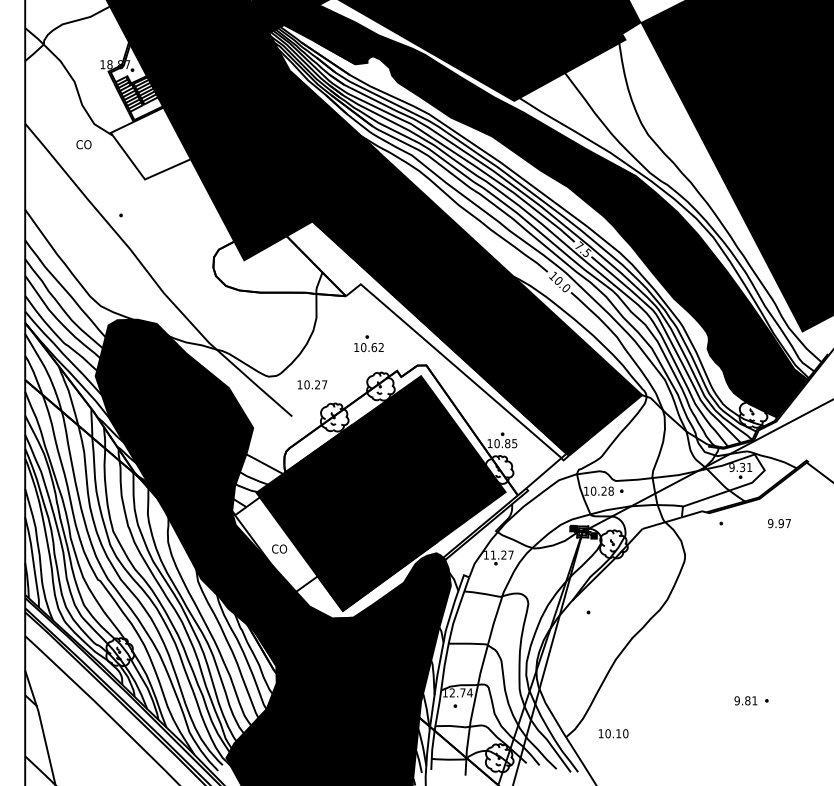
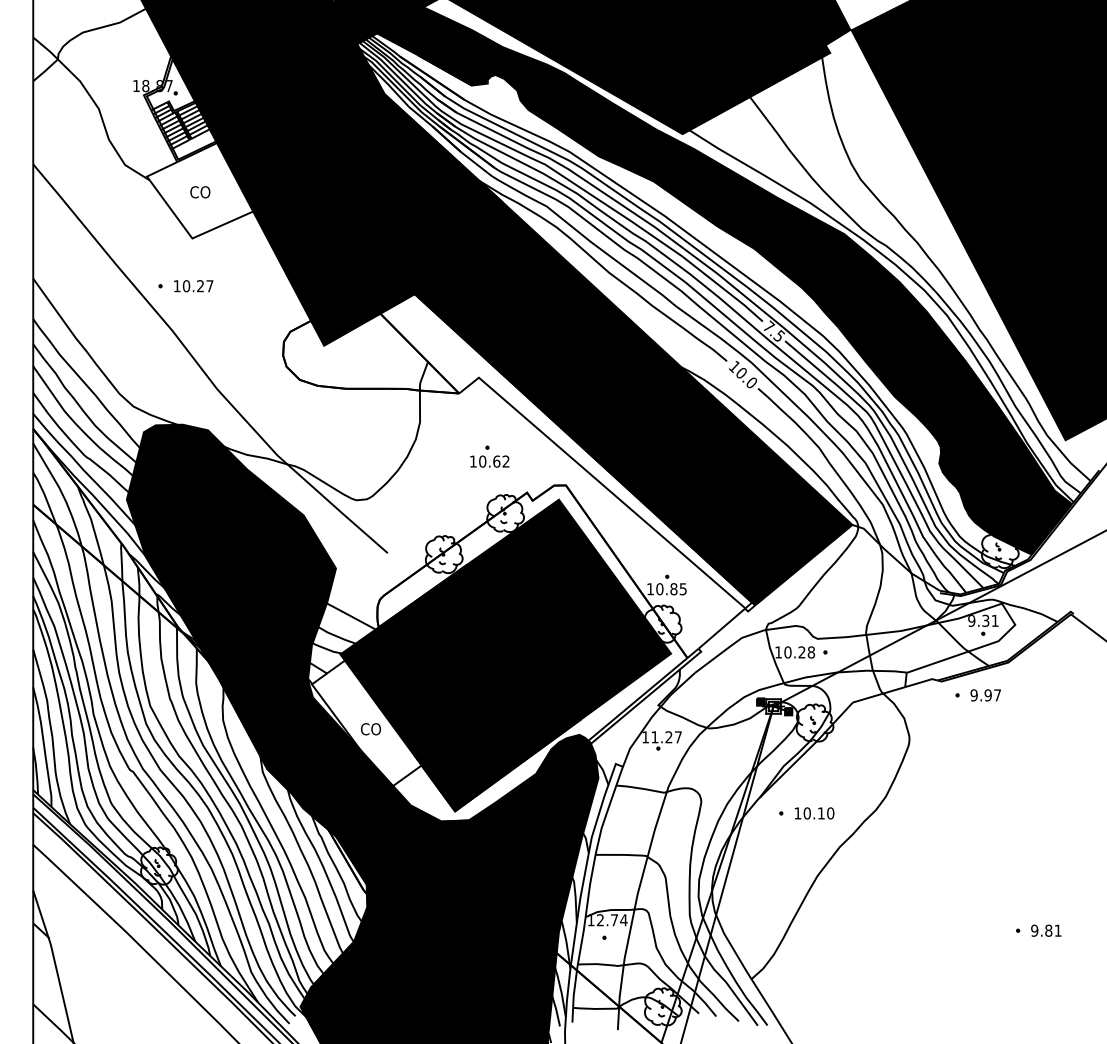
text: (84, 144) -> (200, 192), moved
text: (312, 385) -> (193, 286), moved
text: (779, 523) -> (985, 695), moved
text: (746, 700) -> (1046, 930), moved
text: (613, 733) -> (814, 813), moved

